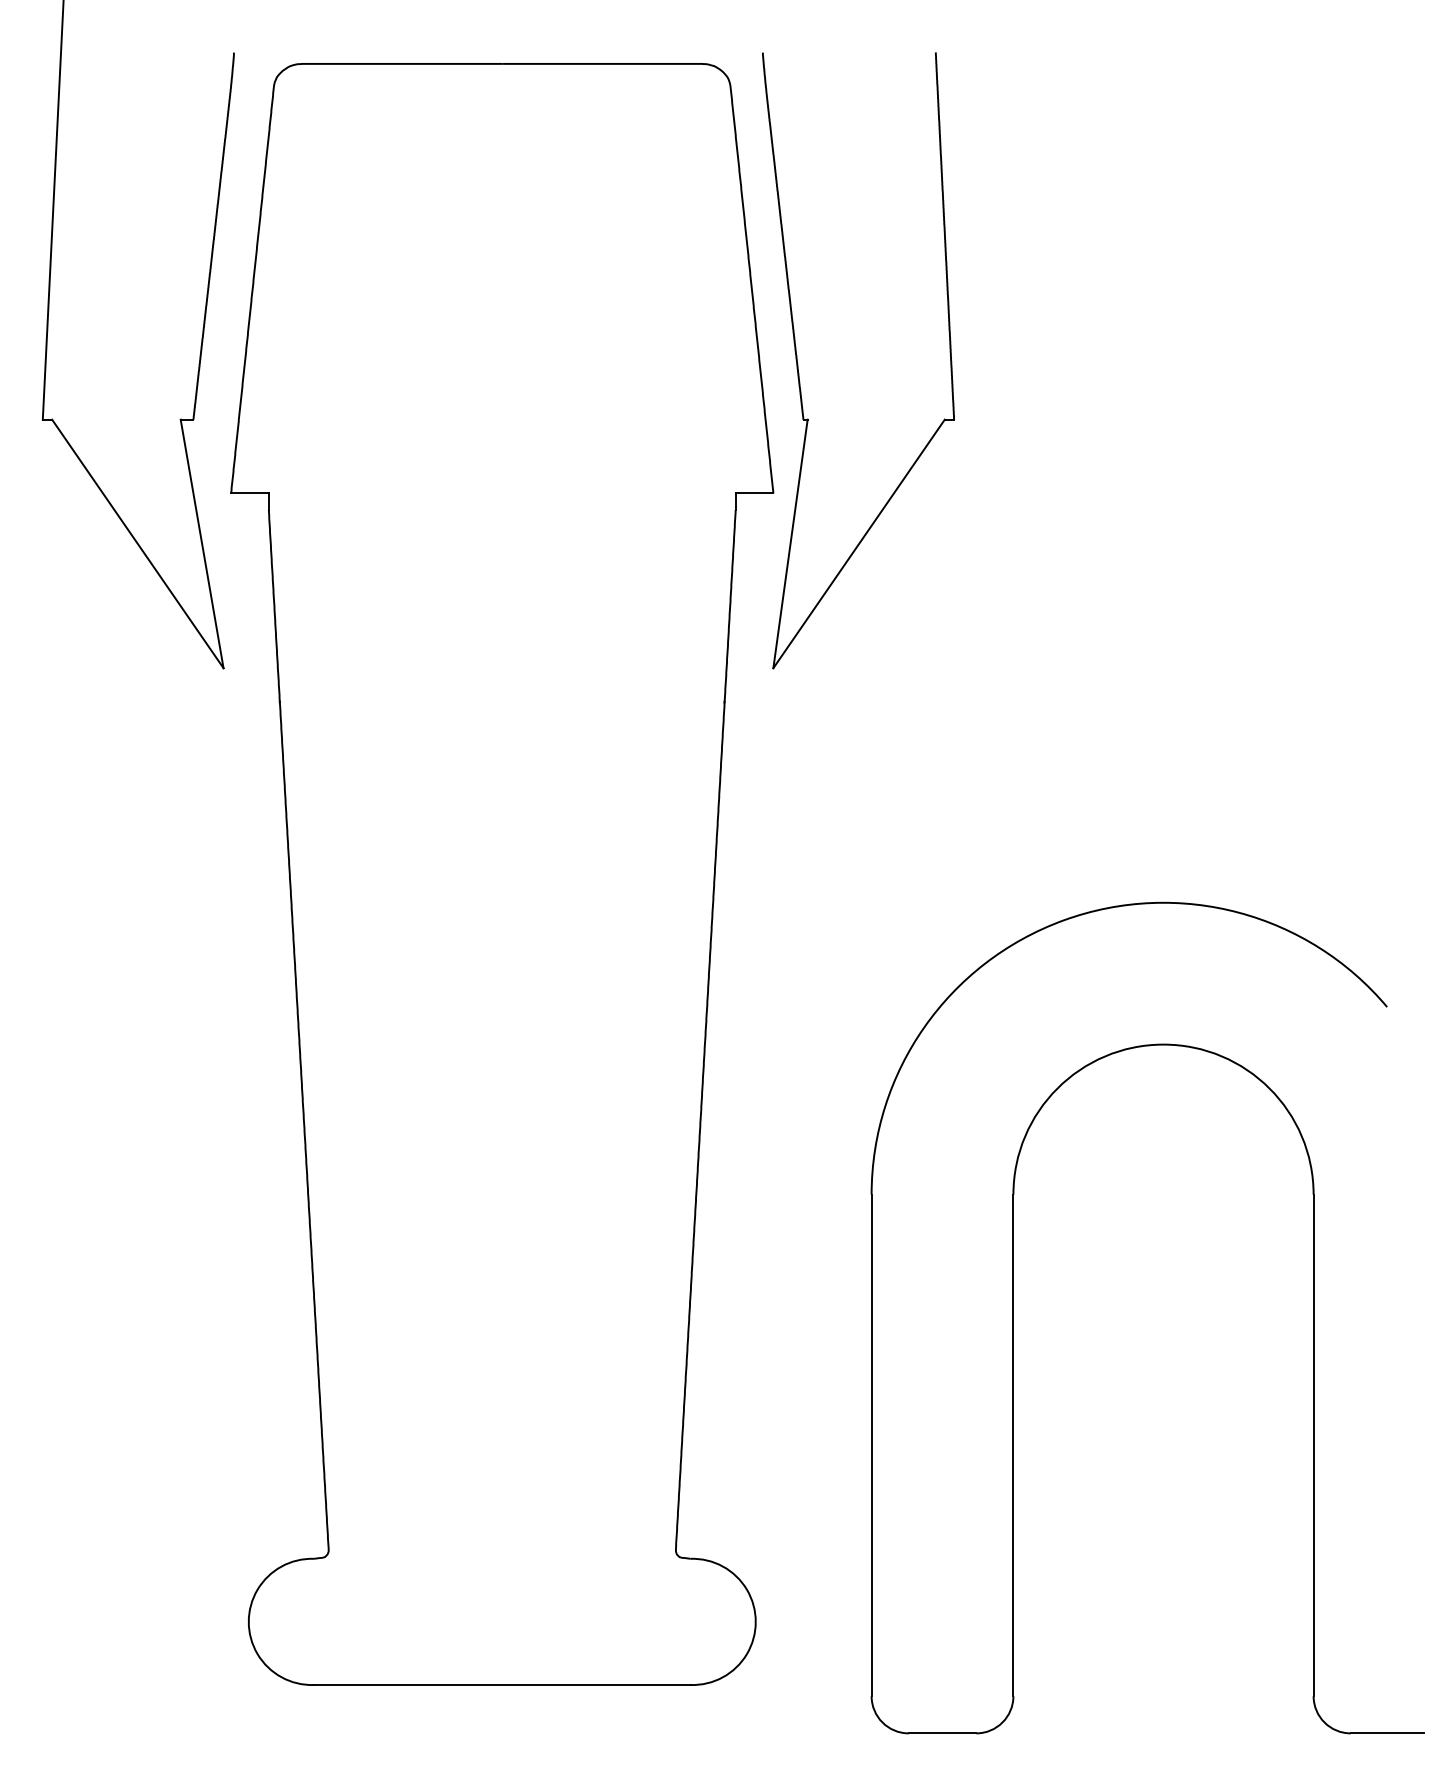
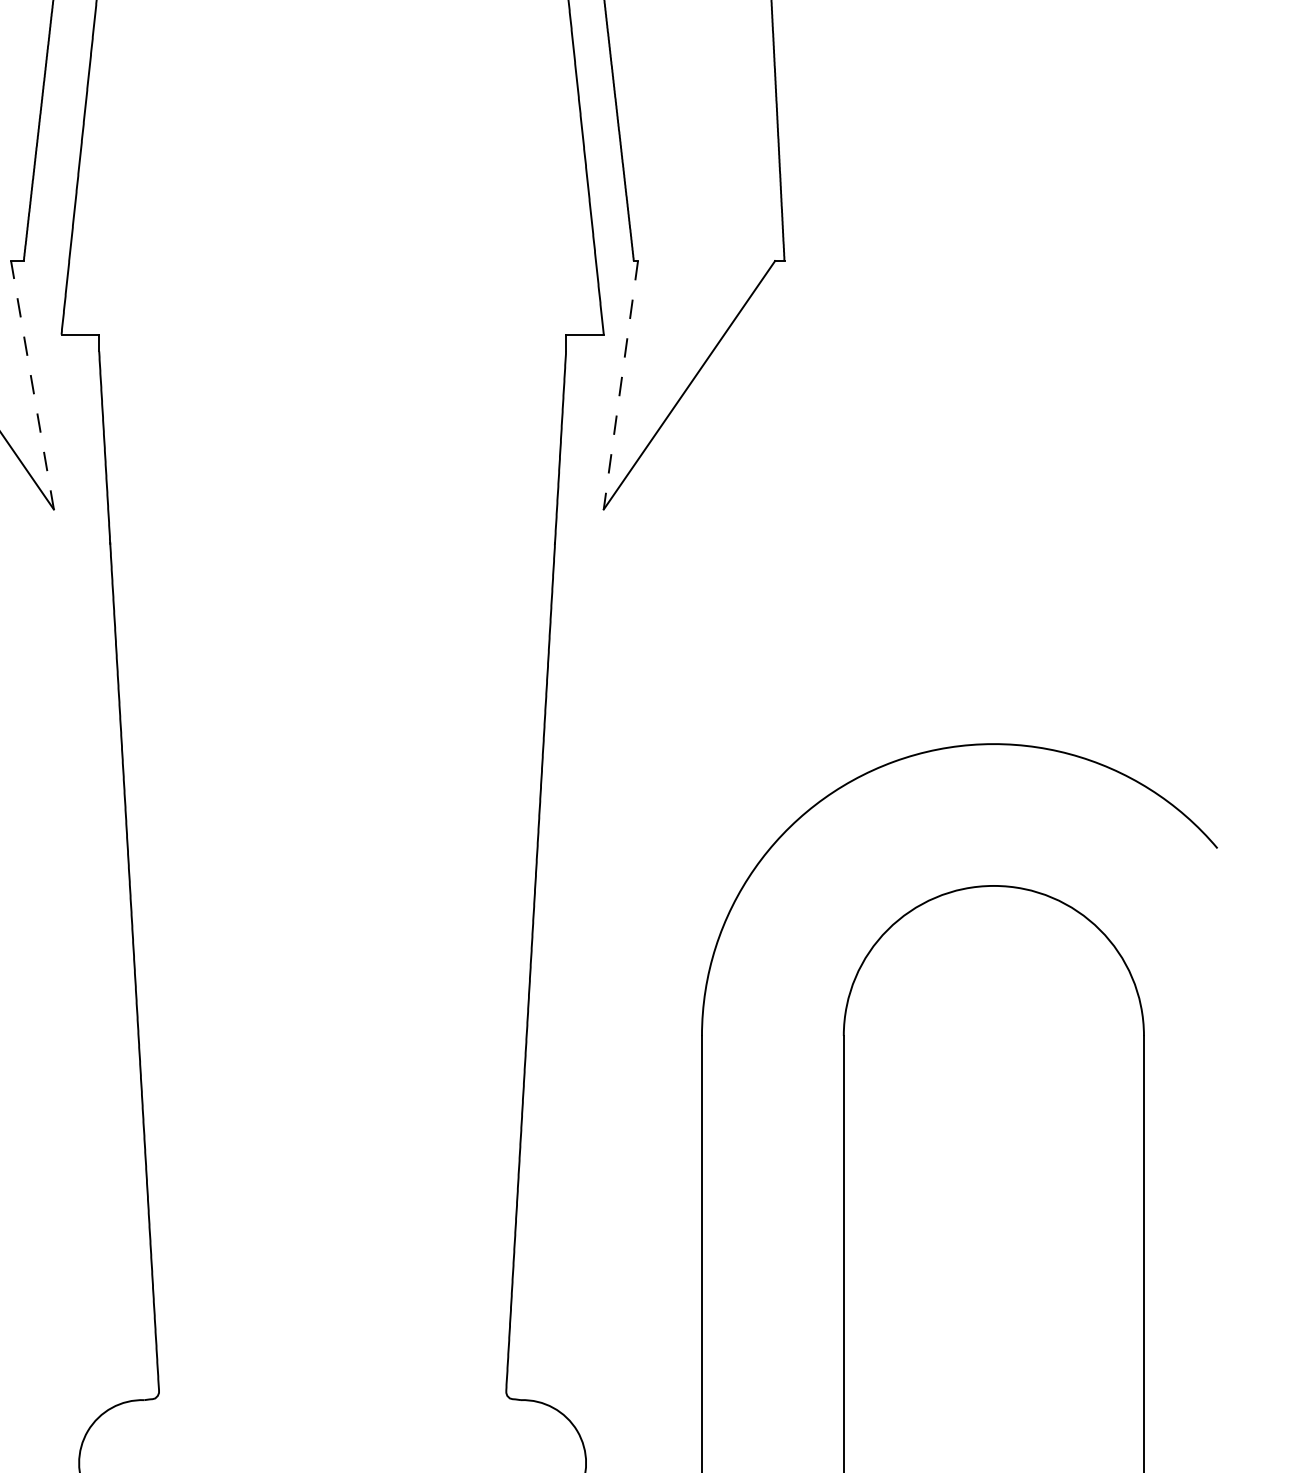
line: (202, 543) -> (32, 384), solid -> dashed
line: (790, 544) -> (620, 385), solid -> dashed

